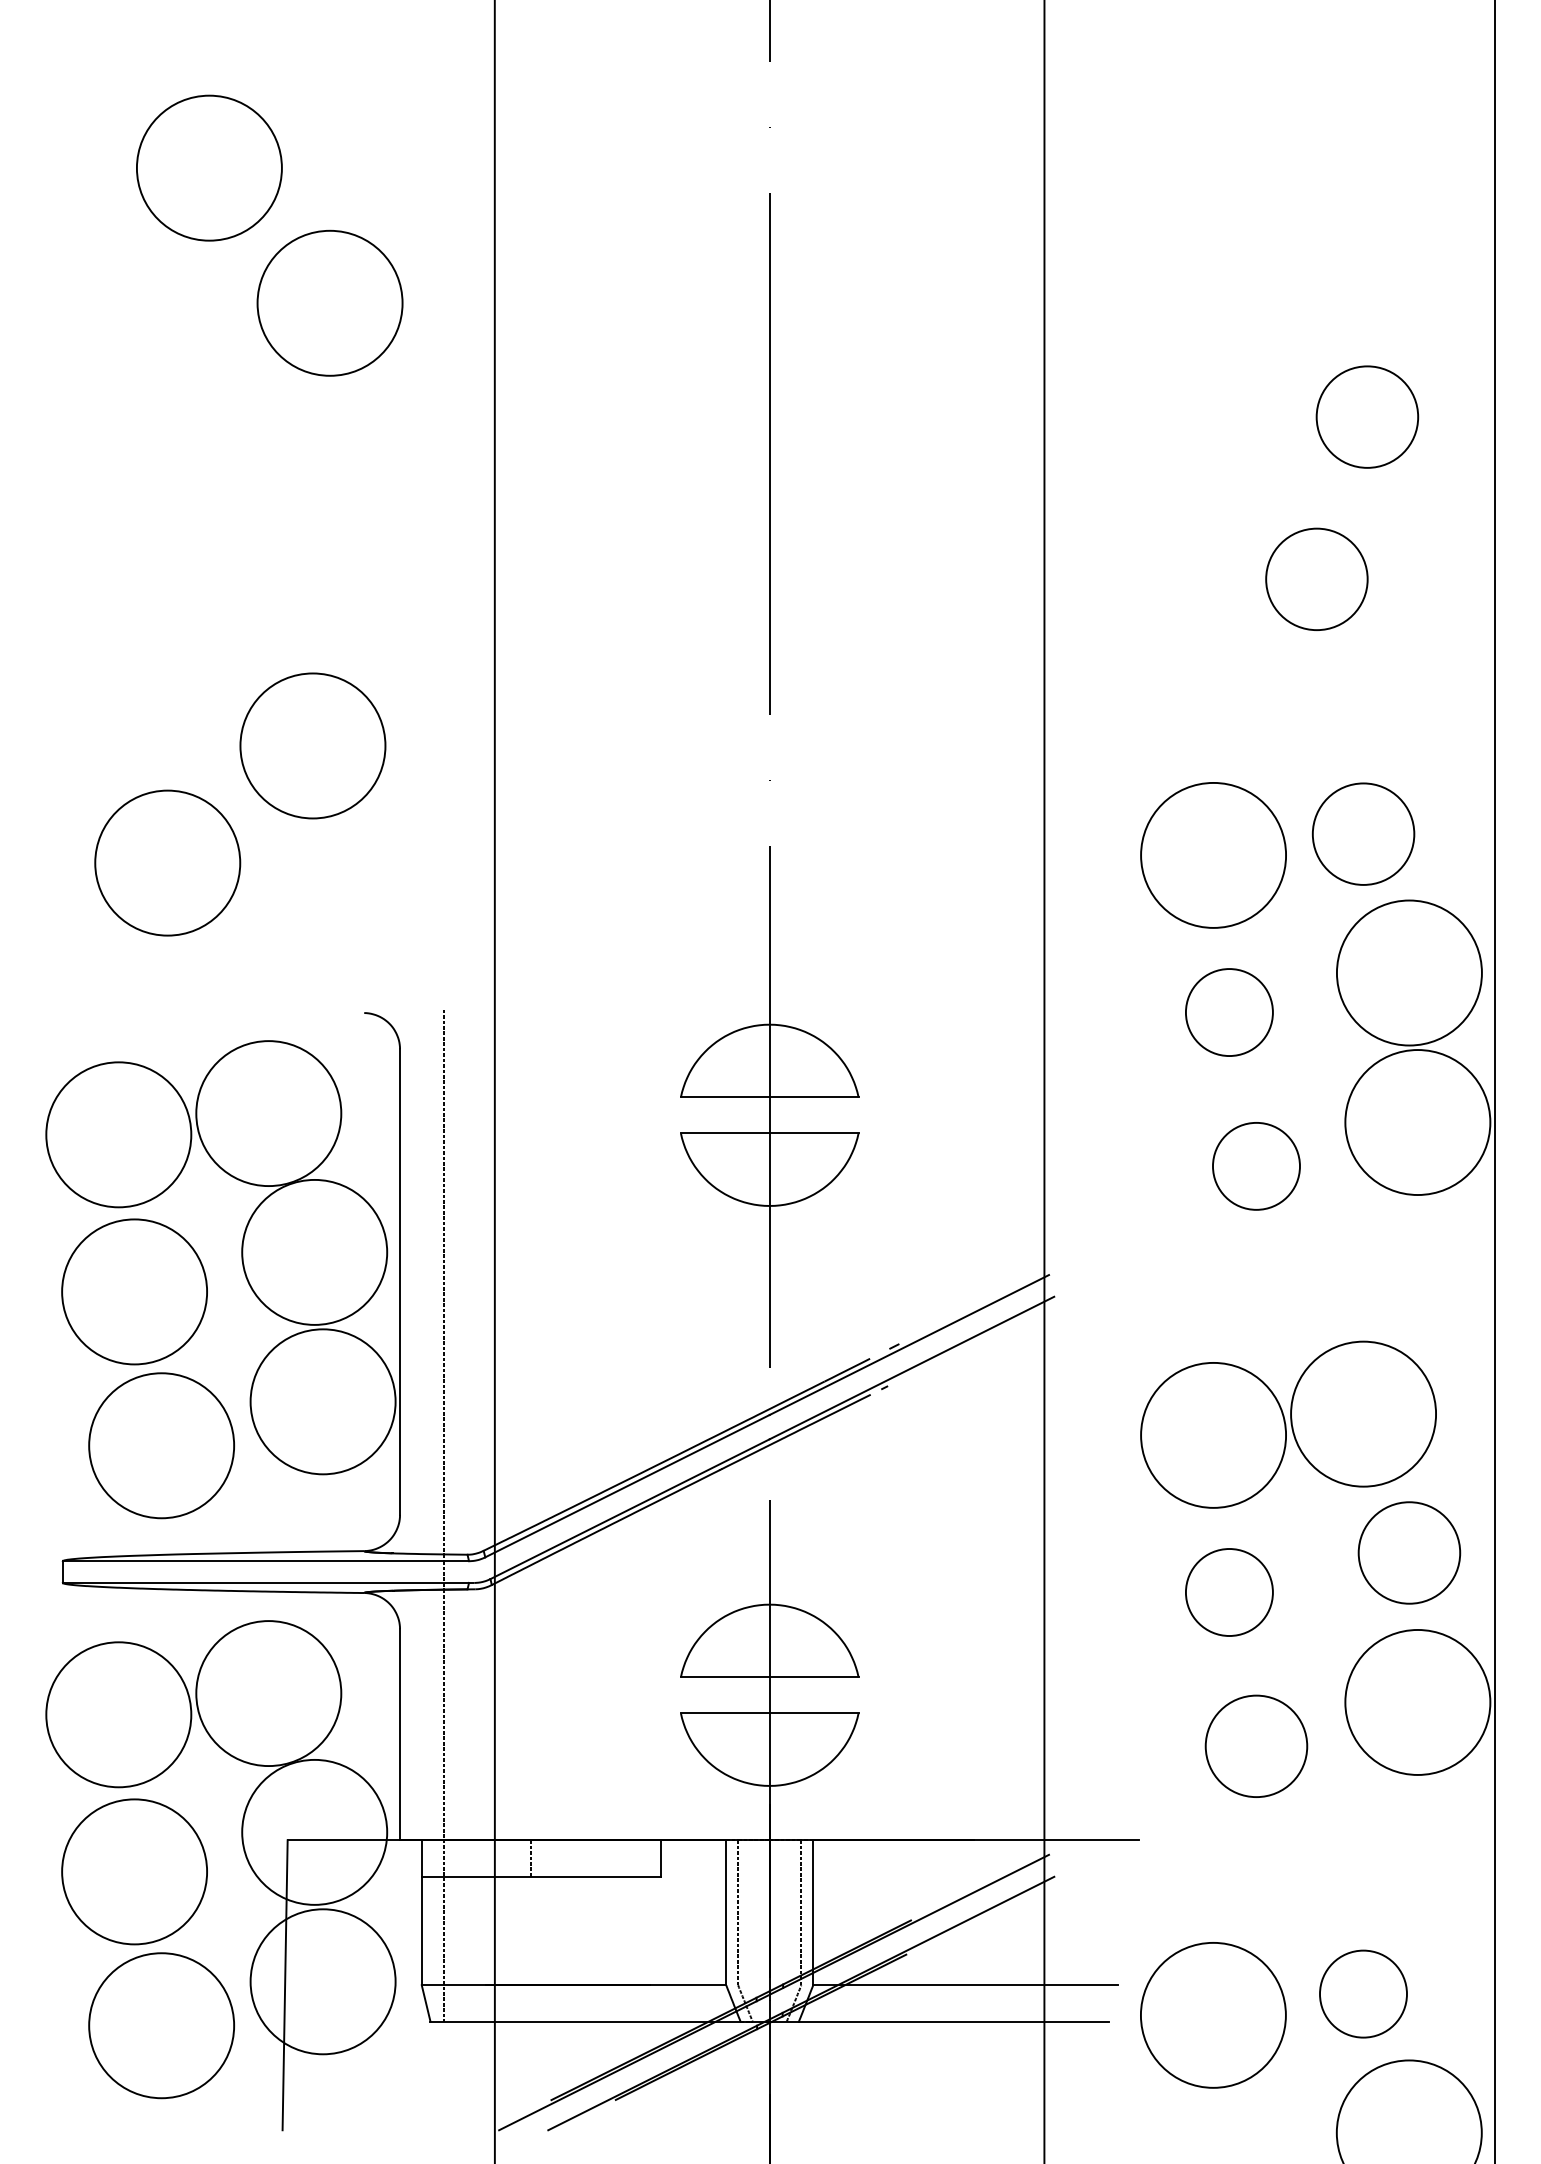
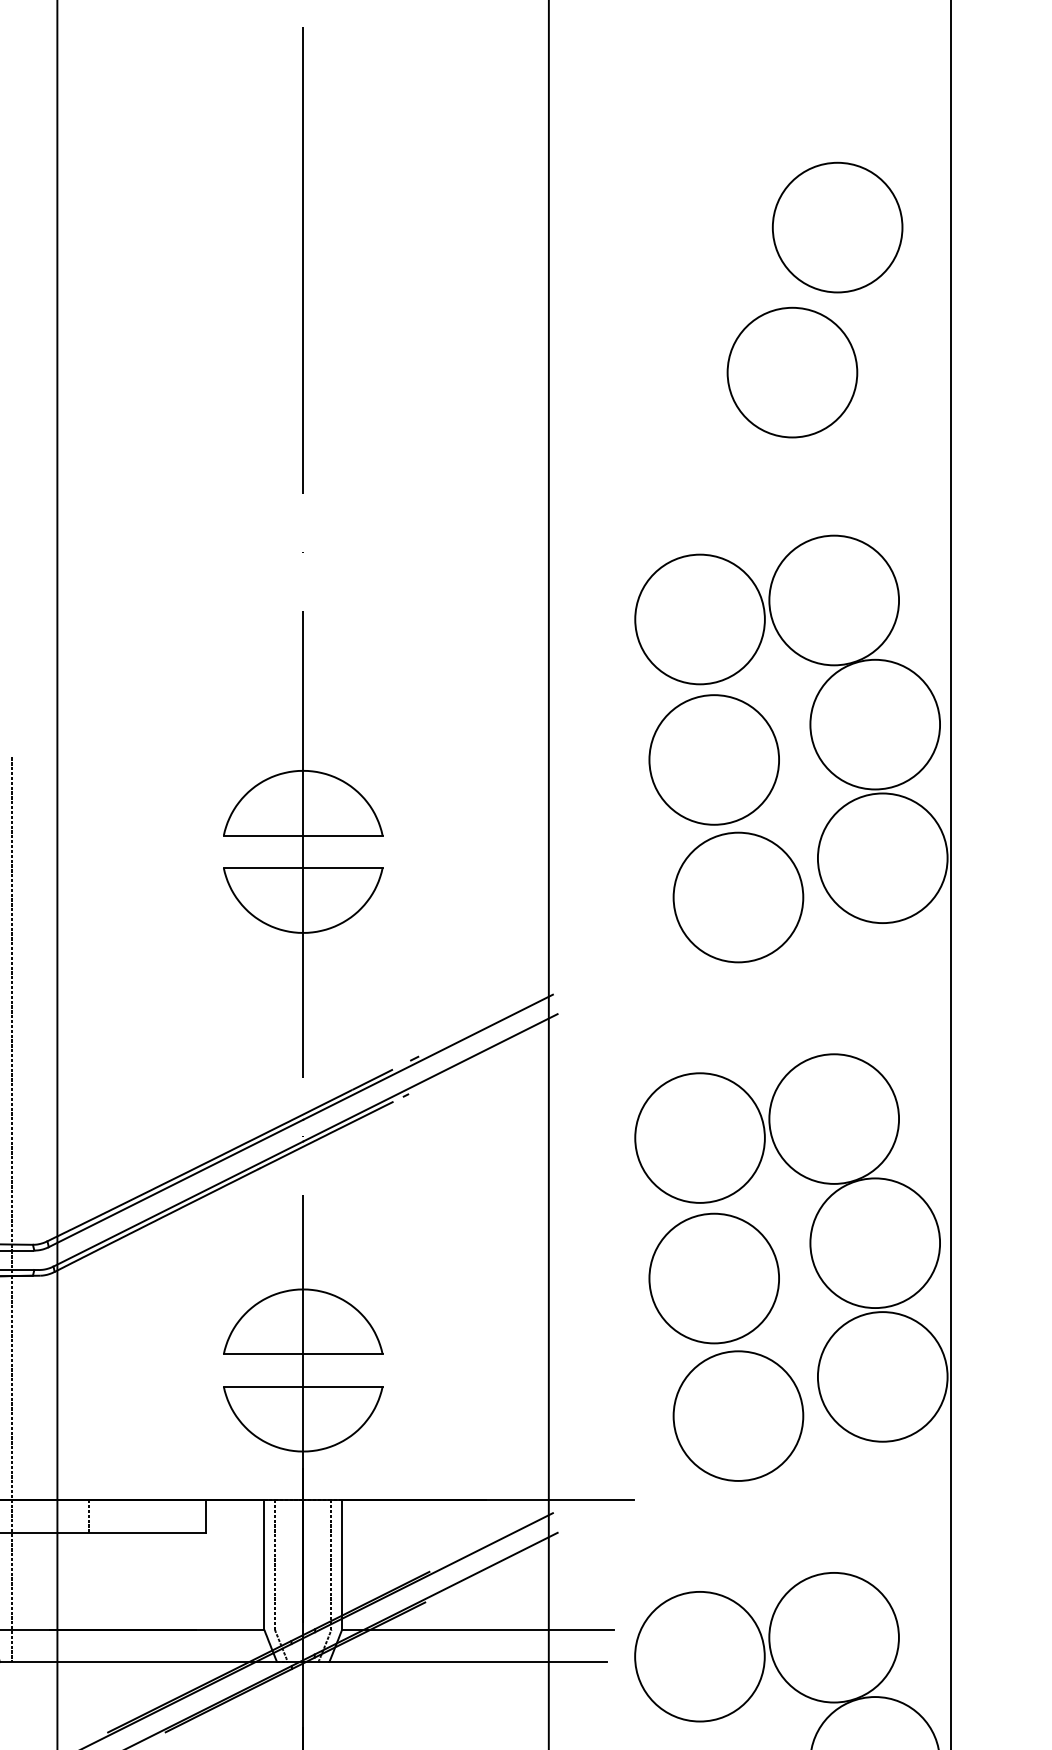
circle: (1367, 416) -> (837, 227), size x1.43
circle: (1316, 579) -> (792, 372), size x1.43
circle: (1363, 833) -> (834, 599), size x1.43
circle: (1228, 1012) -> (713, 759), size x1.67
circle: (1255, 1165) -> (737, 896), size x1.67
circle: (1408, 1552) -> (874, 1242), size x1.43
circle: (1228, 1592) -> (713, 1278), size x1.67
circle: (1256, 1746) -> (738, 1416), size x1.43
circle: (1363, 1993) -> (834, 1637), size x1.67

